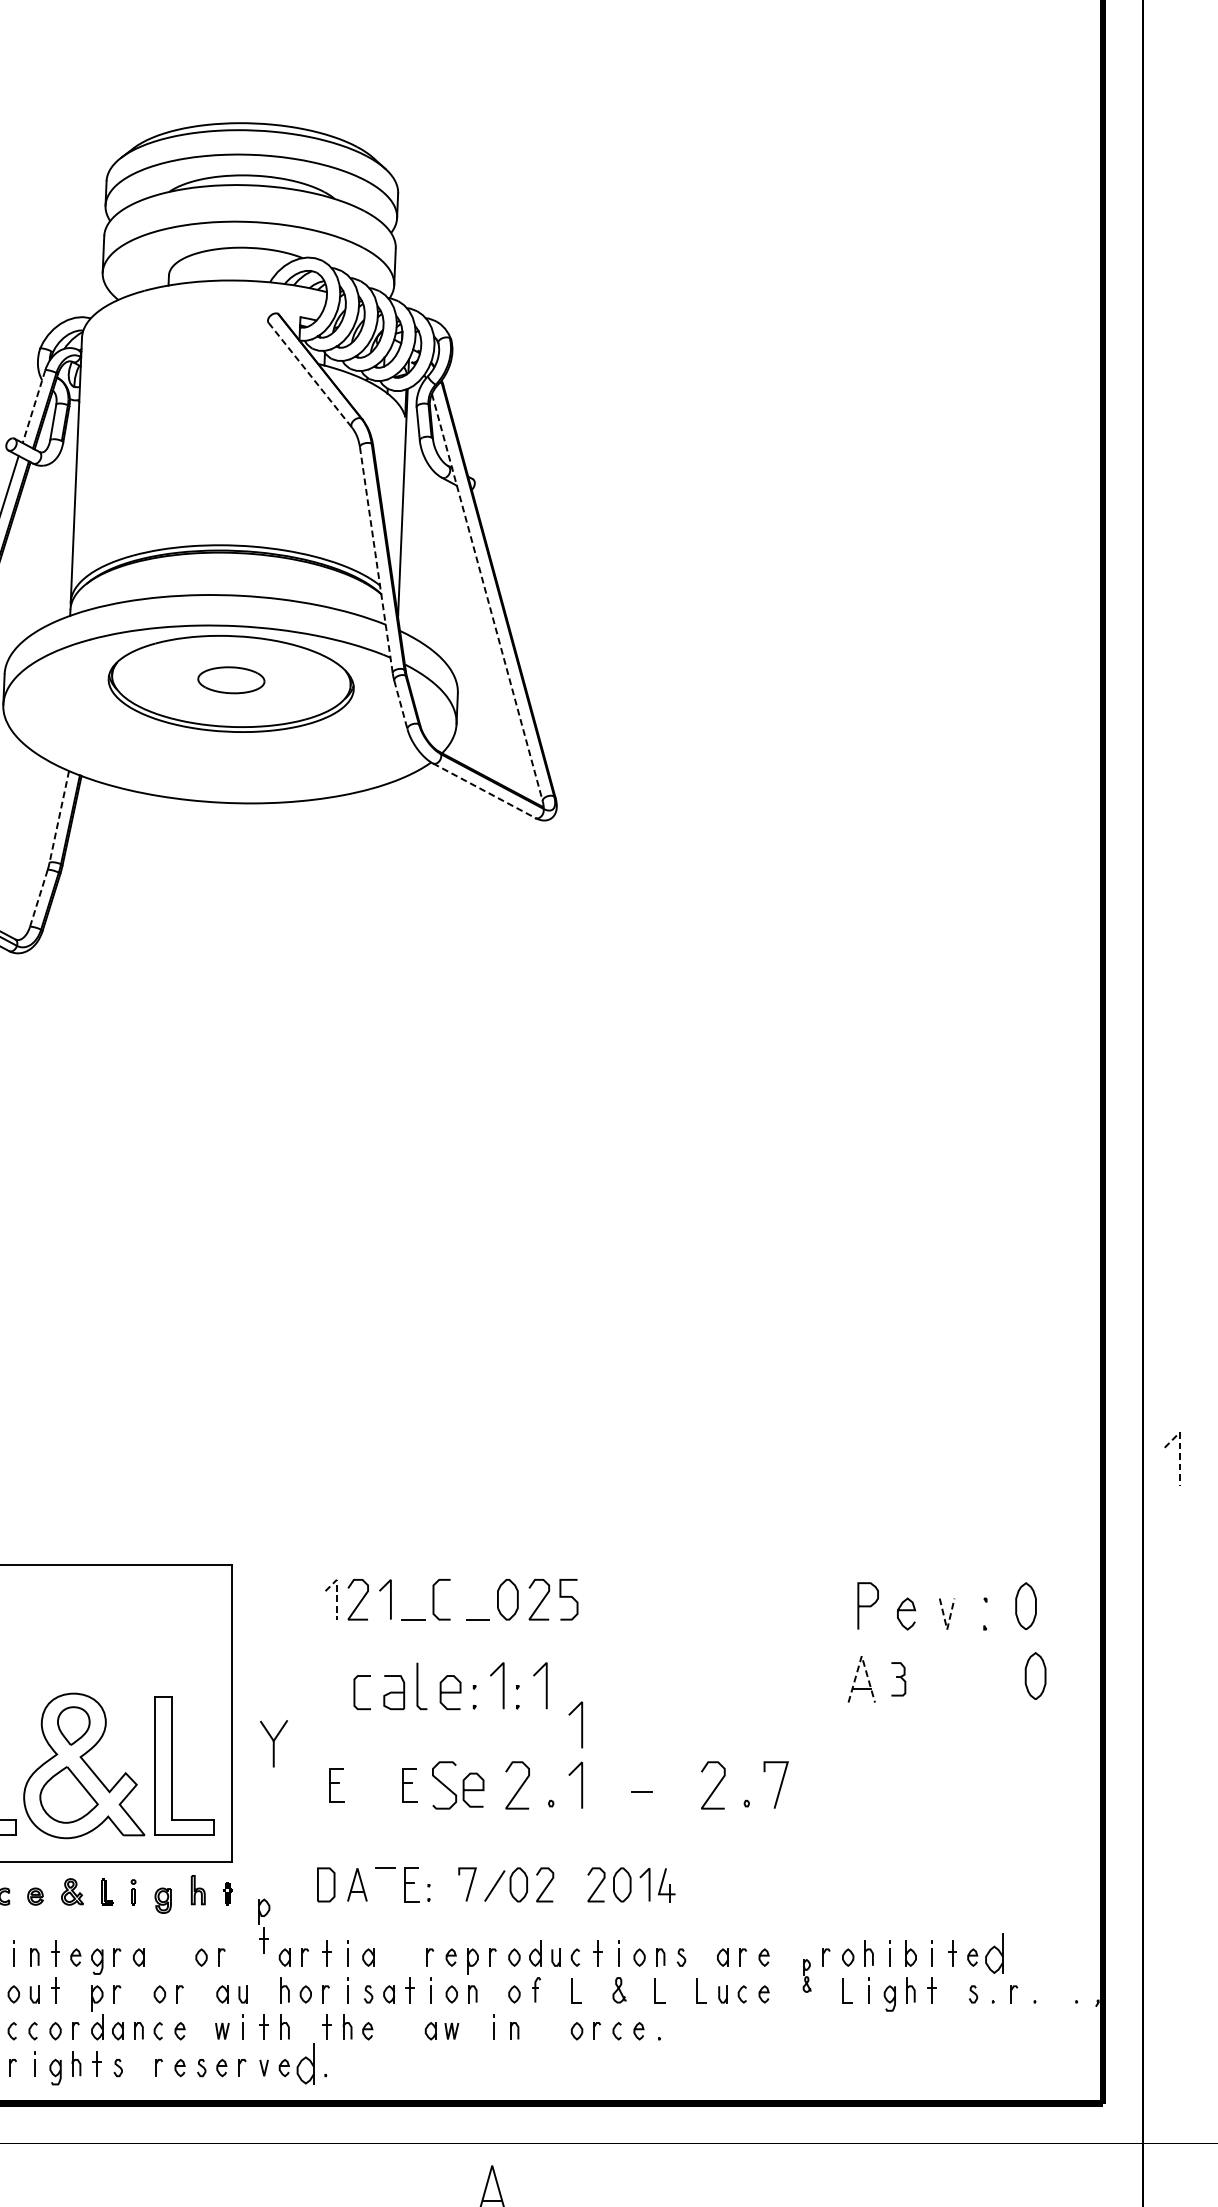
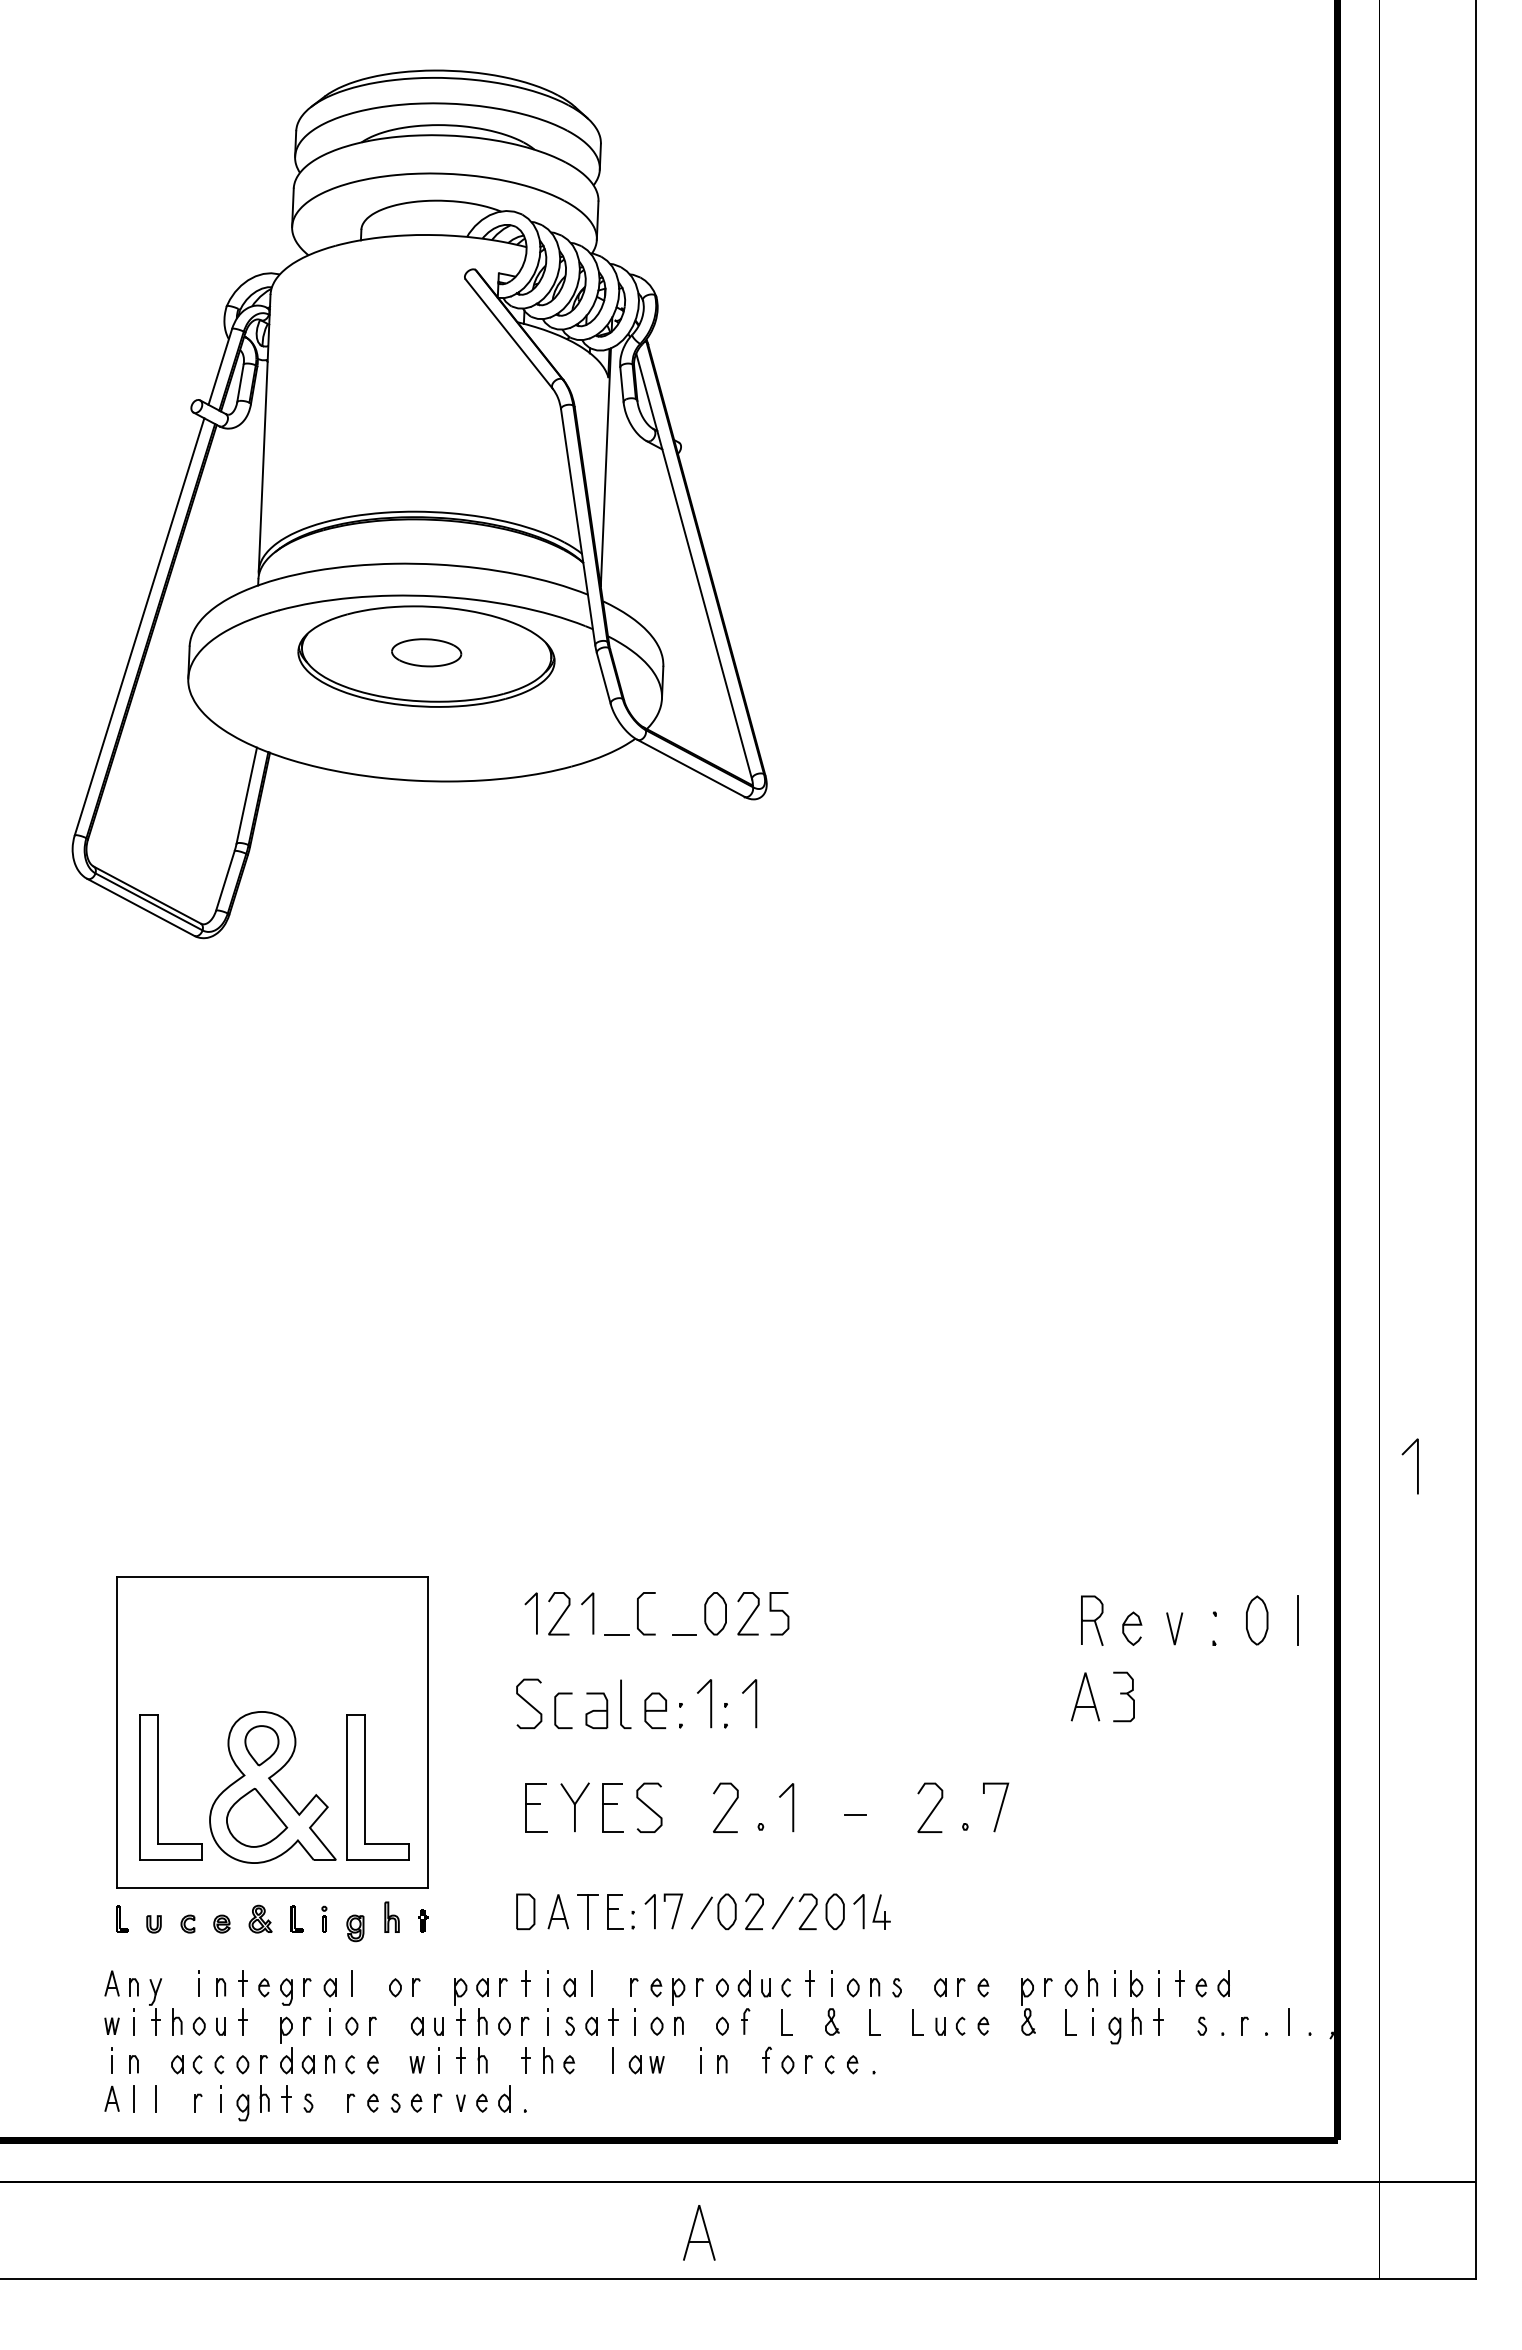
line: (310, 375) -> (509, 334), dashed -> solid
line: (34, 406) -> (220, 366), dashed -> solid
line: (376, 560) -> (578, 527), dashed -> solid
line: (487, 597) -> (694, 566), dashed -> solid
line: (400, 705) -> (603, 679), dashed -> solid
line: (483, 790) -> (690, 768), dashed -> solid
line: (59, 817) -> (246, 796), dashed -> solid
line: (38, 899) -> (225, 881), dashed -> solid
line: (1179, 1447) -> (1417, 1454), dashed -> solid
line: (336, 1590) -> (536, 1604), dashed -> solid
line: (1065, 1606) -> (1298, 1620), added
line: (874, 1617) -> (1098, 1632), added
line: (946, 1629) -> (1174, 1644), dashed -> solid
line: (861, 1655) -> (1085, 1672), dashed -> solid
part: (1035, 1676) -> (1267, 1693), removed
part: (898, 1678) -> (1123, 1696), size x1.43
curve: (329, 1685) -> (529, 1703), added
line: (581, 1724) -> (792, 1744), removed
part: (273, 1743) -> (574, 1807), moved
part: (336, 1785) -> (536, 1807), size x1.43
part: (409, 1785) -> (612, 1807), size x1.43
curve: (473, 1789) -> (679, 1812), removed
line: (386, 1884) -> (588, 1911), added
line: (449, 1884) -> (654, 1911), added
line: (571, 1885) -> (782, 1912), added
part: (263, 1925) -> (460, 2006), moved
line: (159, 1953) -> (351, 1983), added
line: (389, 1953) -> (591, 1983), added
part: (993, 1953) -> (1223, 1983), size x0.62
part: (807, 1975) -> (1028, 2006), size x1.67
line: (138, 1989) -> (329, 2021), added
line: (1056, 1989) -> (1289, 2021), added
part: (556, 2026) -> (766, 2059), added
line: (410, 2027) -> (613, 2060), added
part: (305, 2063) -> (504, 2098), size x0.62

